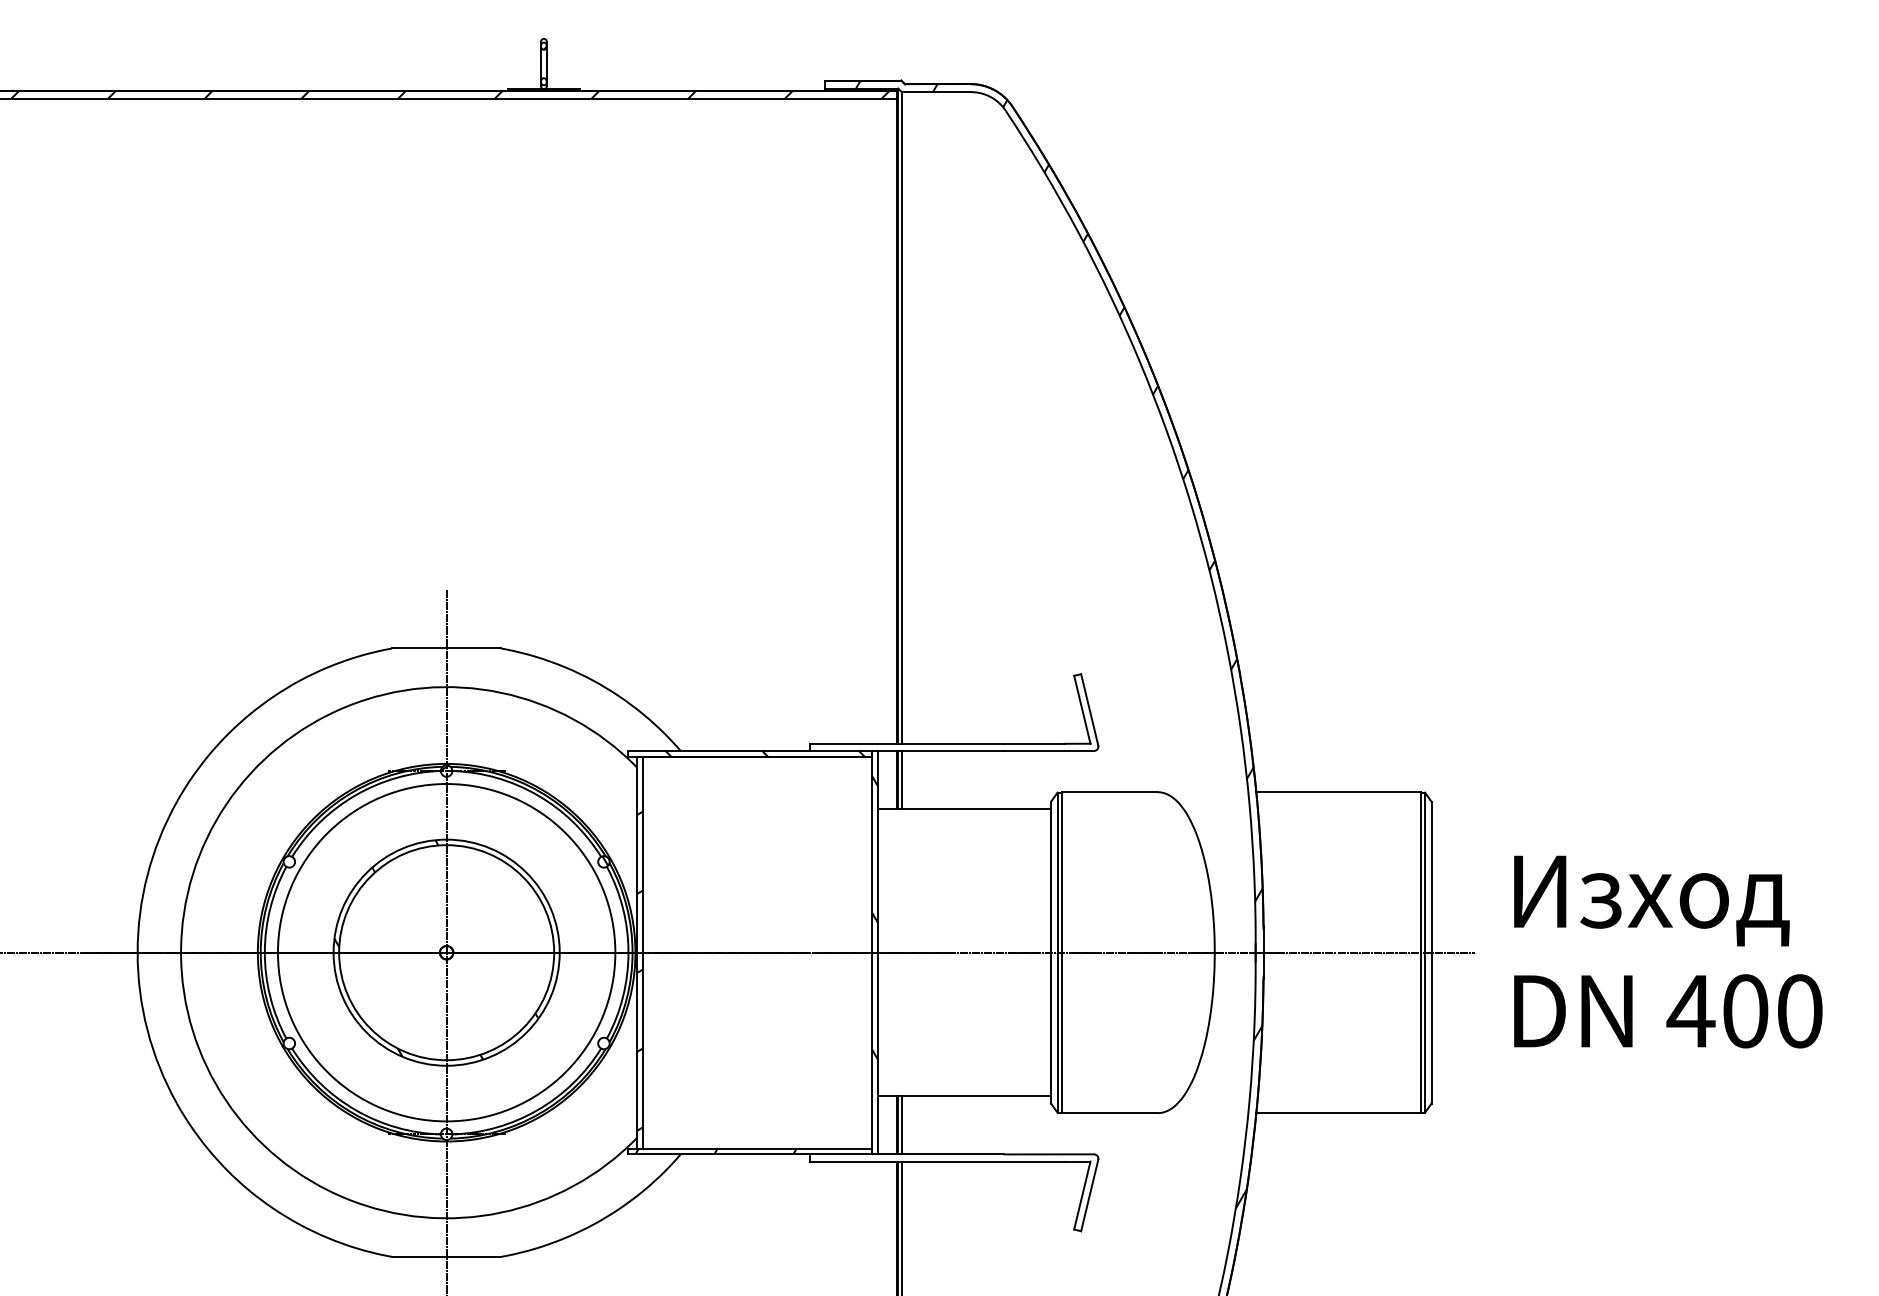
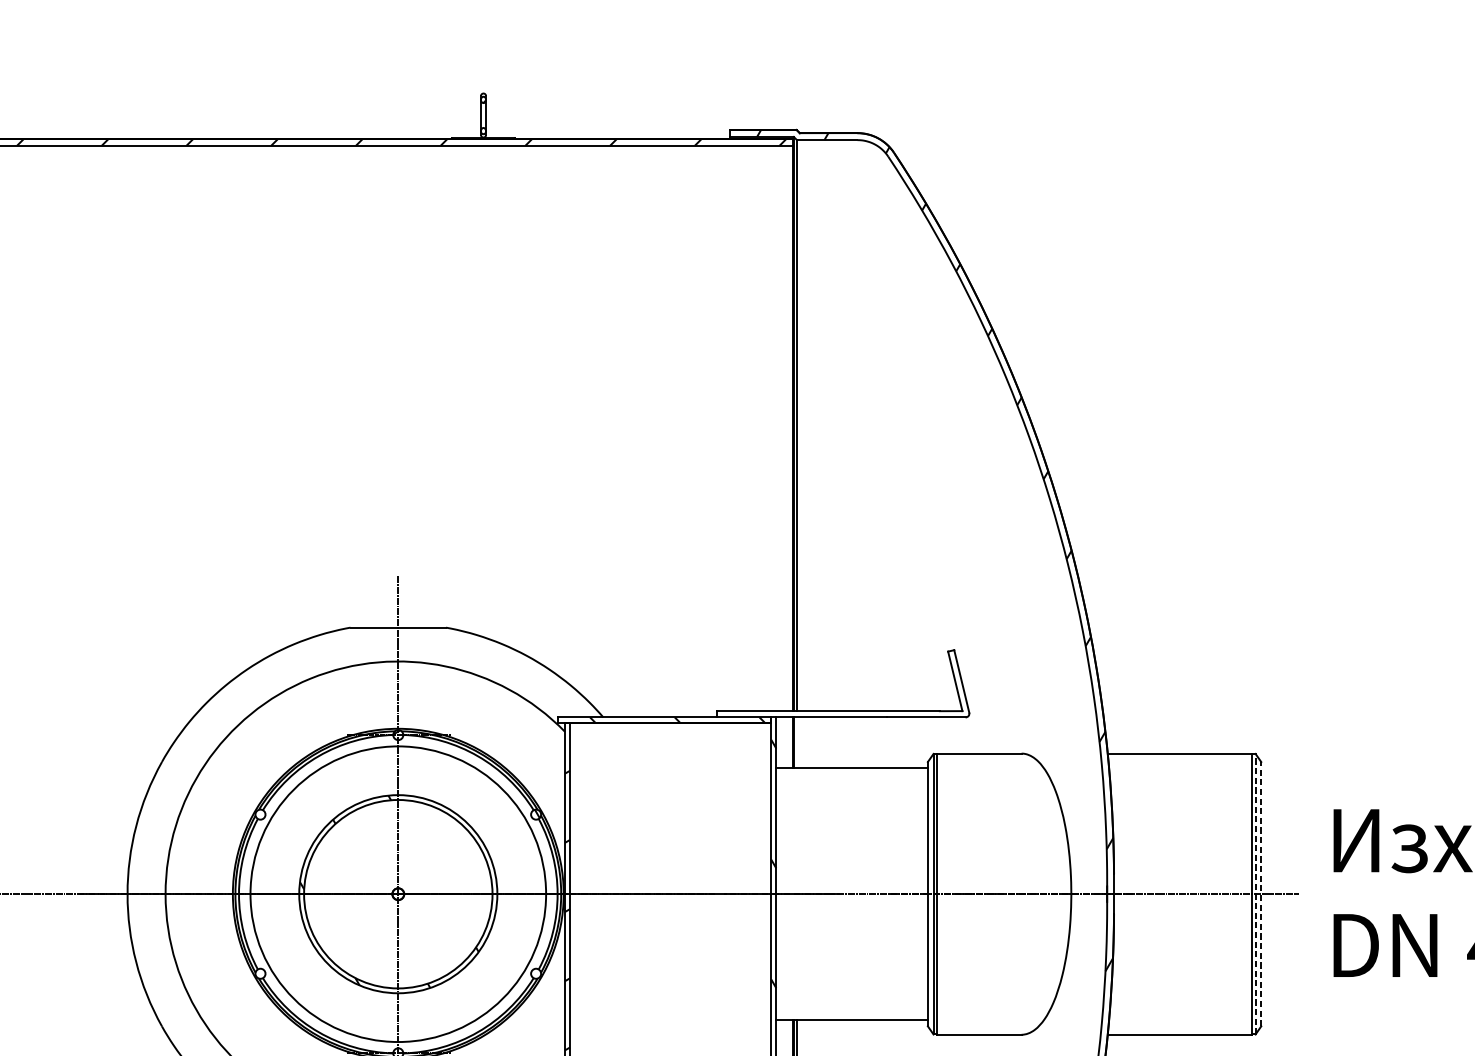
line: (901, 780) -> (796, 743), removed
line: (1425, 952) -> (1255, 894), solid -> dashed
line: (1431, 952) -> (1261, 894), solid -> dashed

